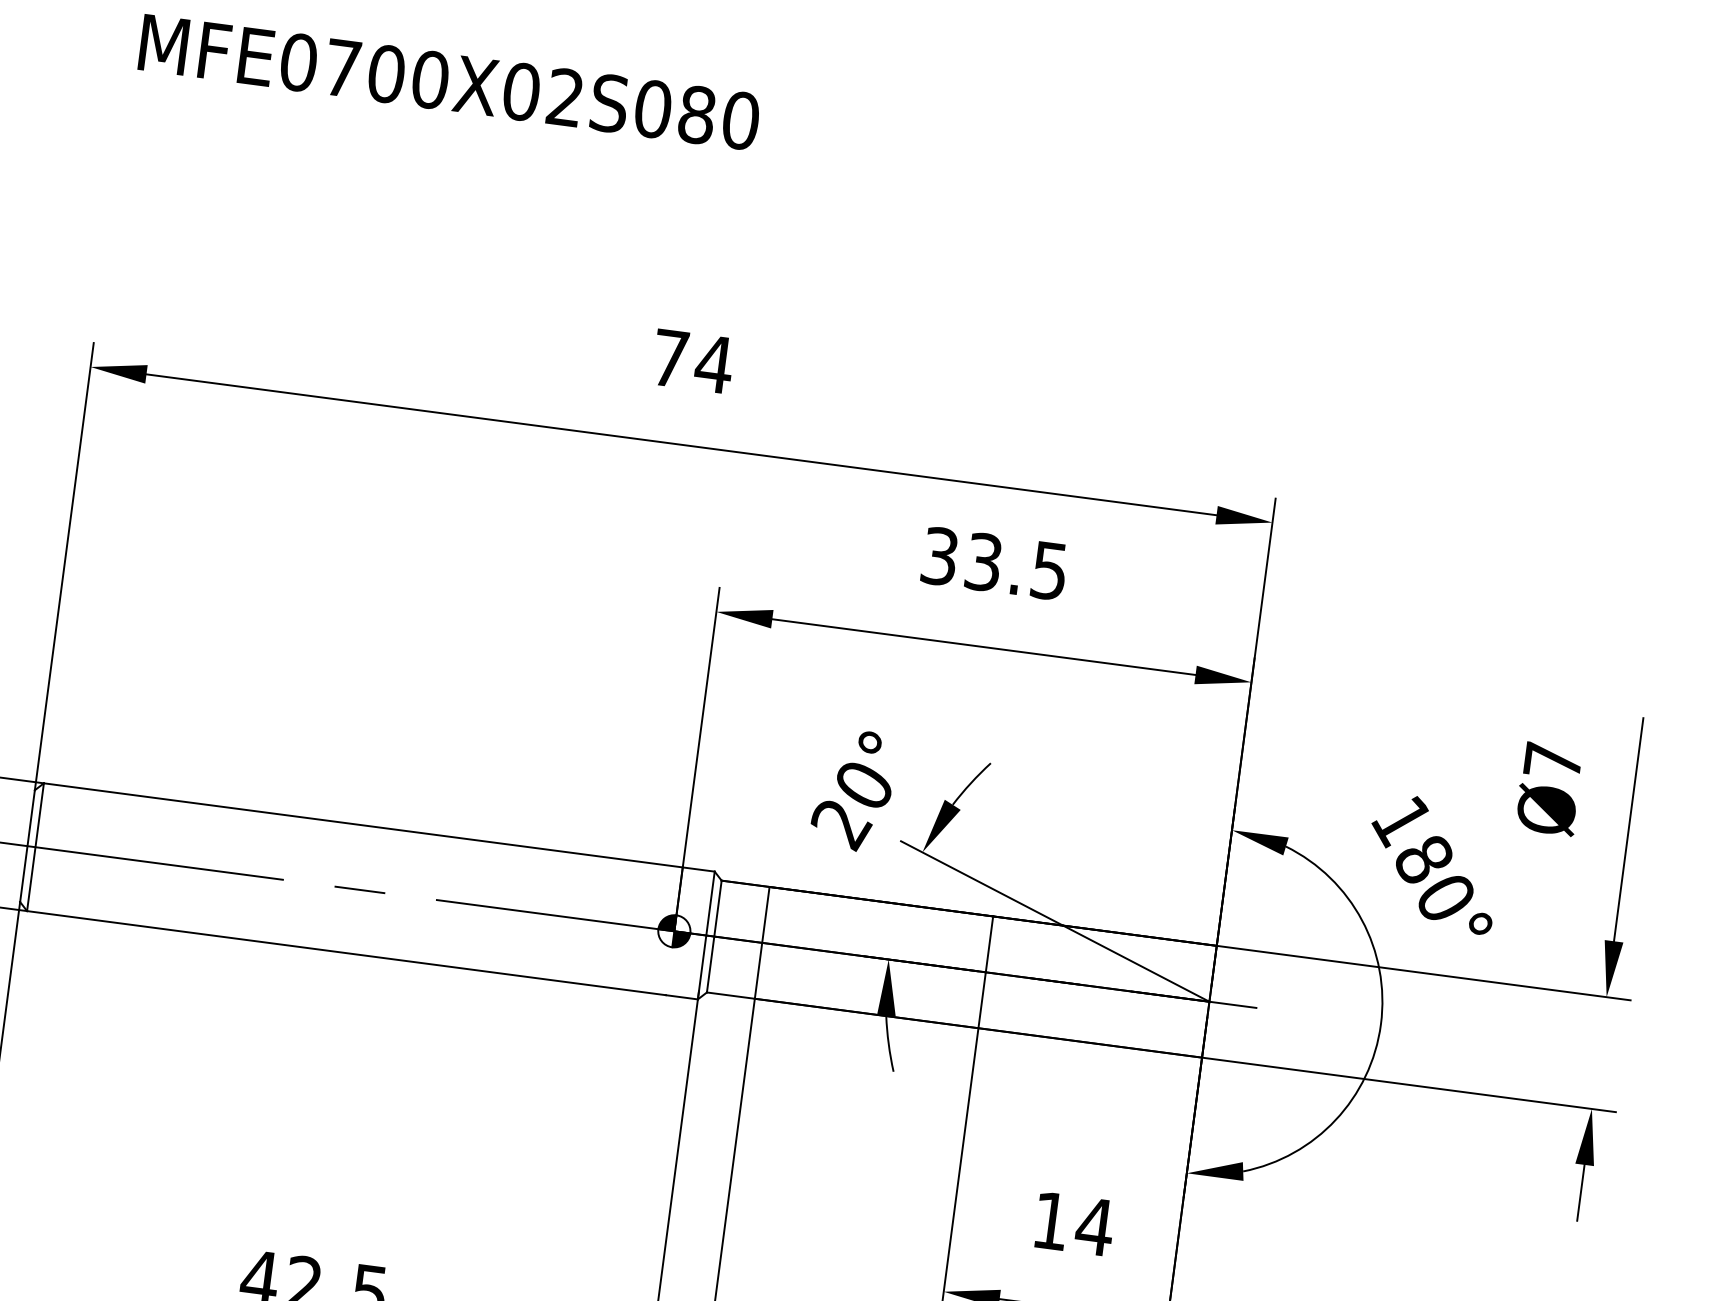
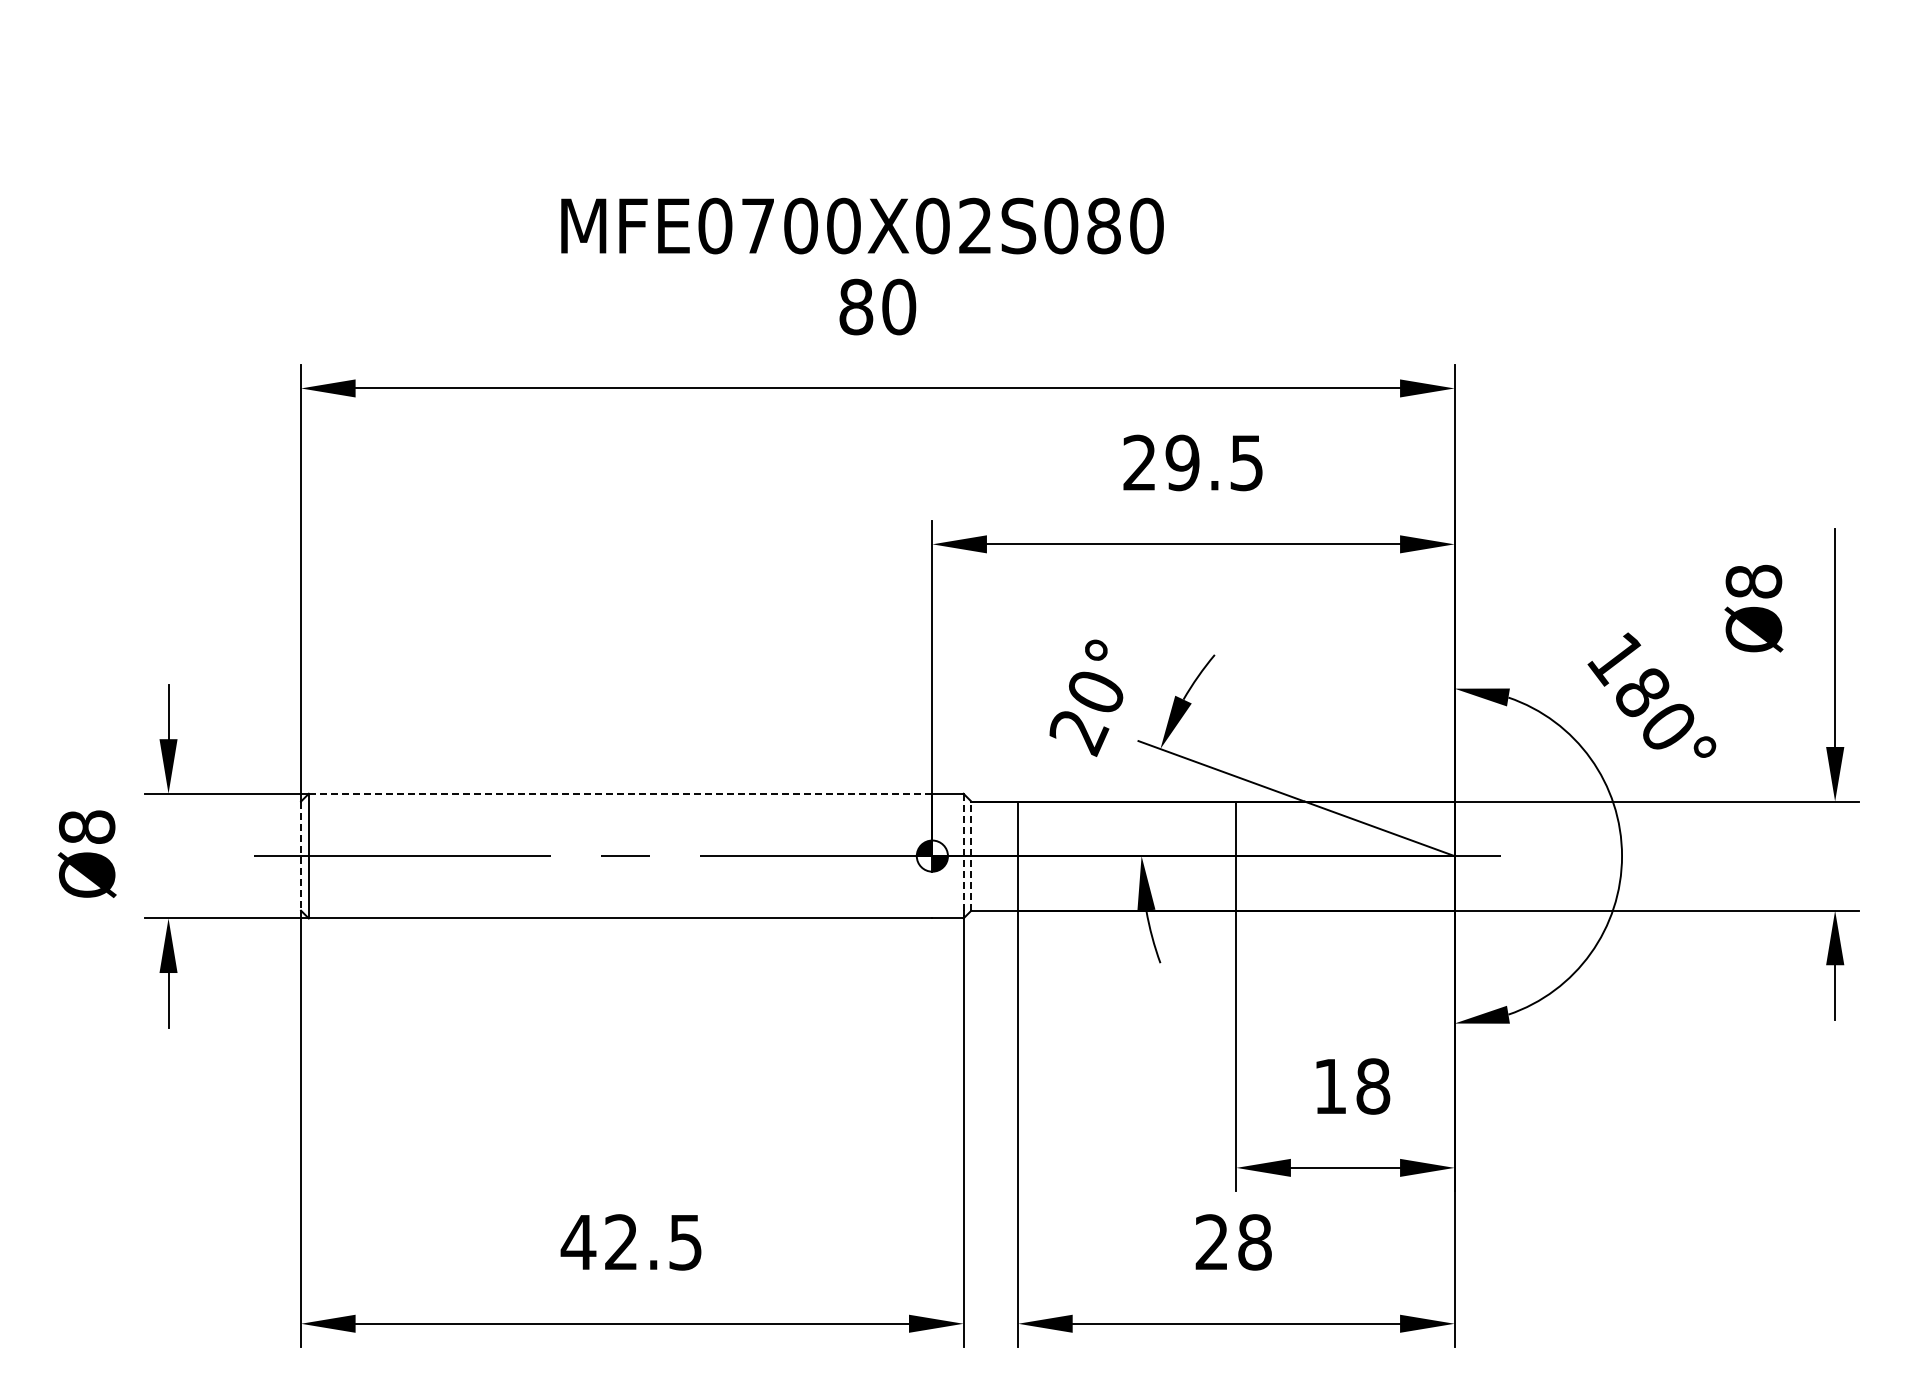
text: (449, 81) -> (862, 225), moved
text: (692, 360) -> (877, 306), 74 -> 80
text: (962, 558) -> (1161, 462), 33.5 -> 29.5
text: (1552, 760) -> (1753, 581), Ø7 -> Ø8
line: (363, 825) -> (620, 793), solid -> dashed
line: (27, 846) -> (301, 856), solid -> dashed
line: (706, 935) -> (963, 856), solid -> dashed
line: (714, 936) -> (971, 856), solid -> dashed
text: (1094, 1226) -> (1372, 1086), 14 -> 18

